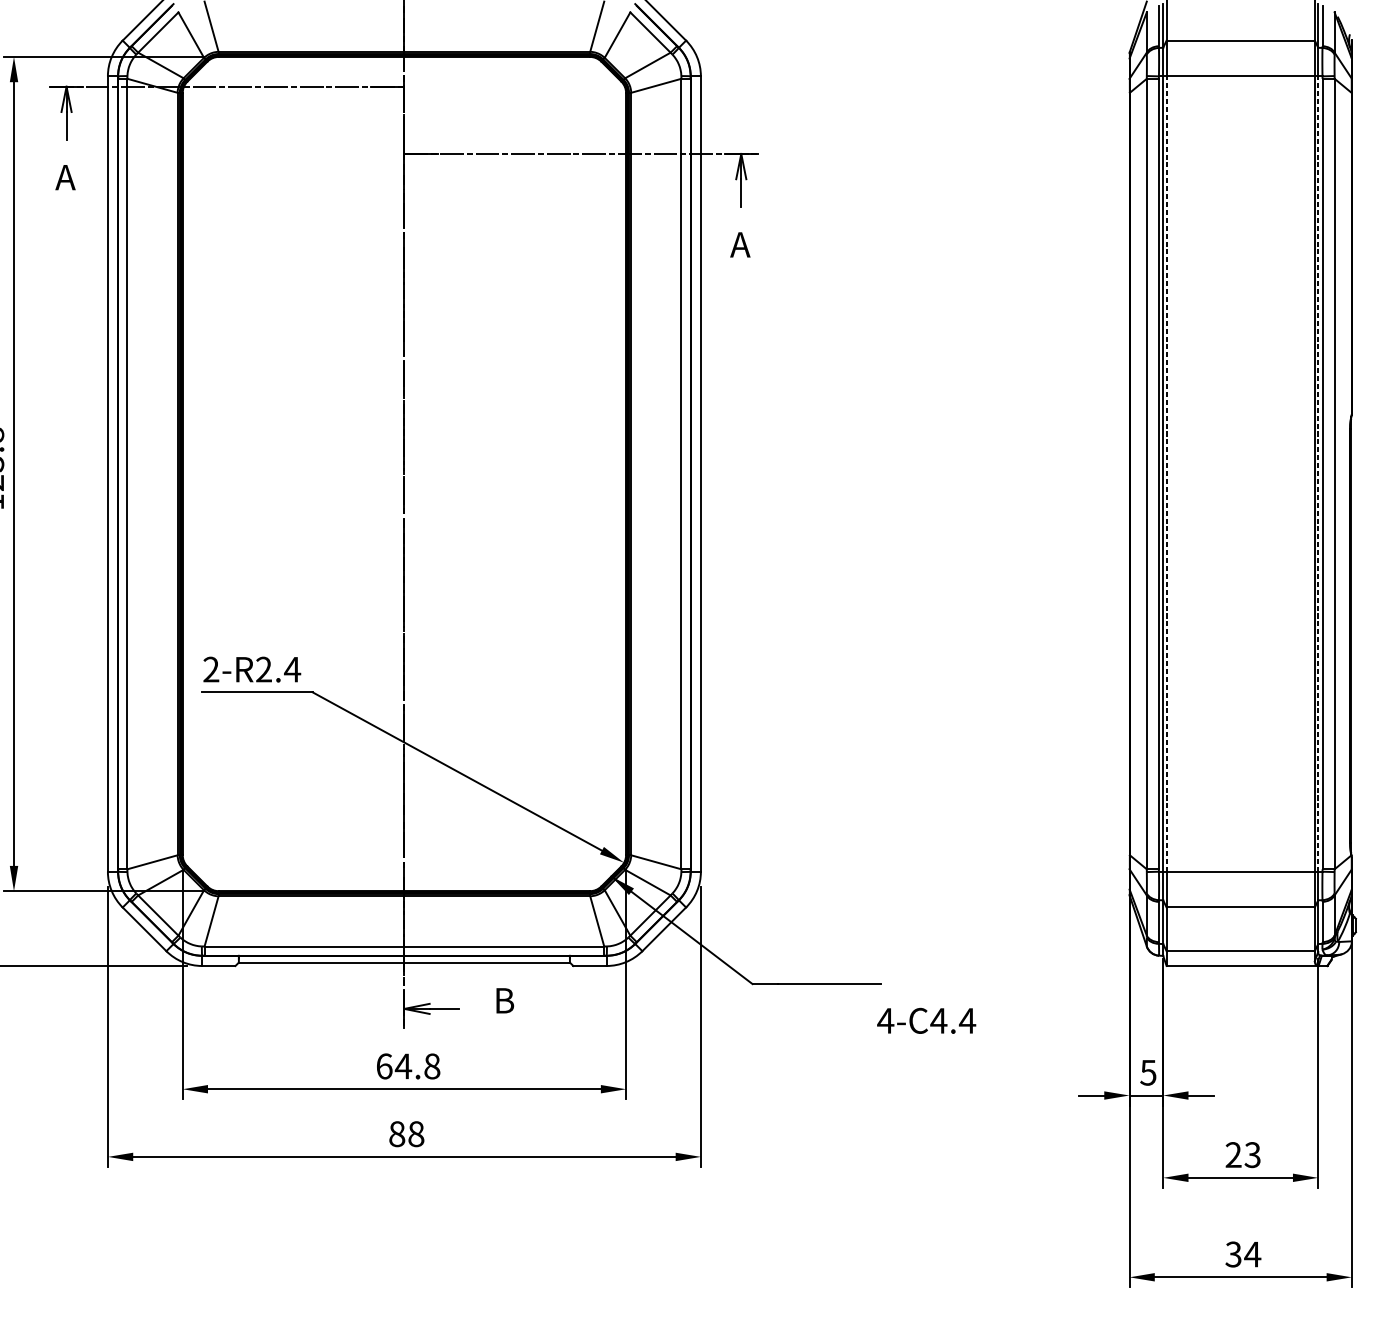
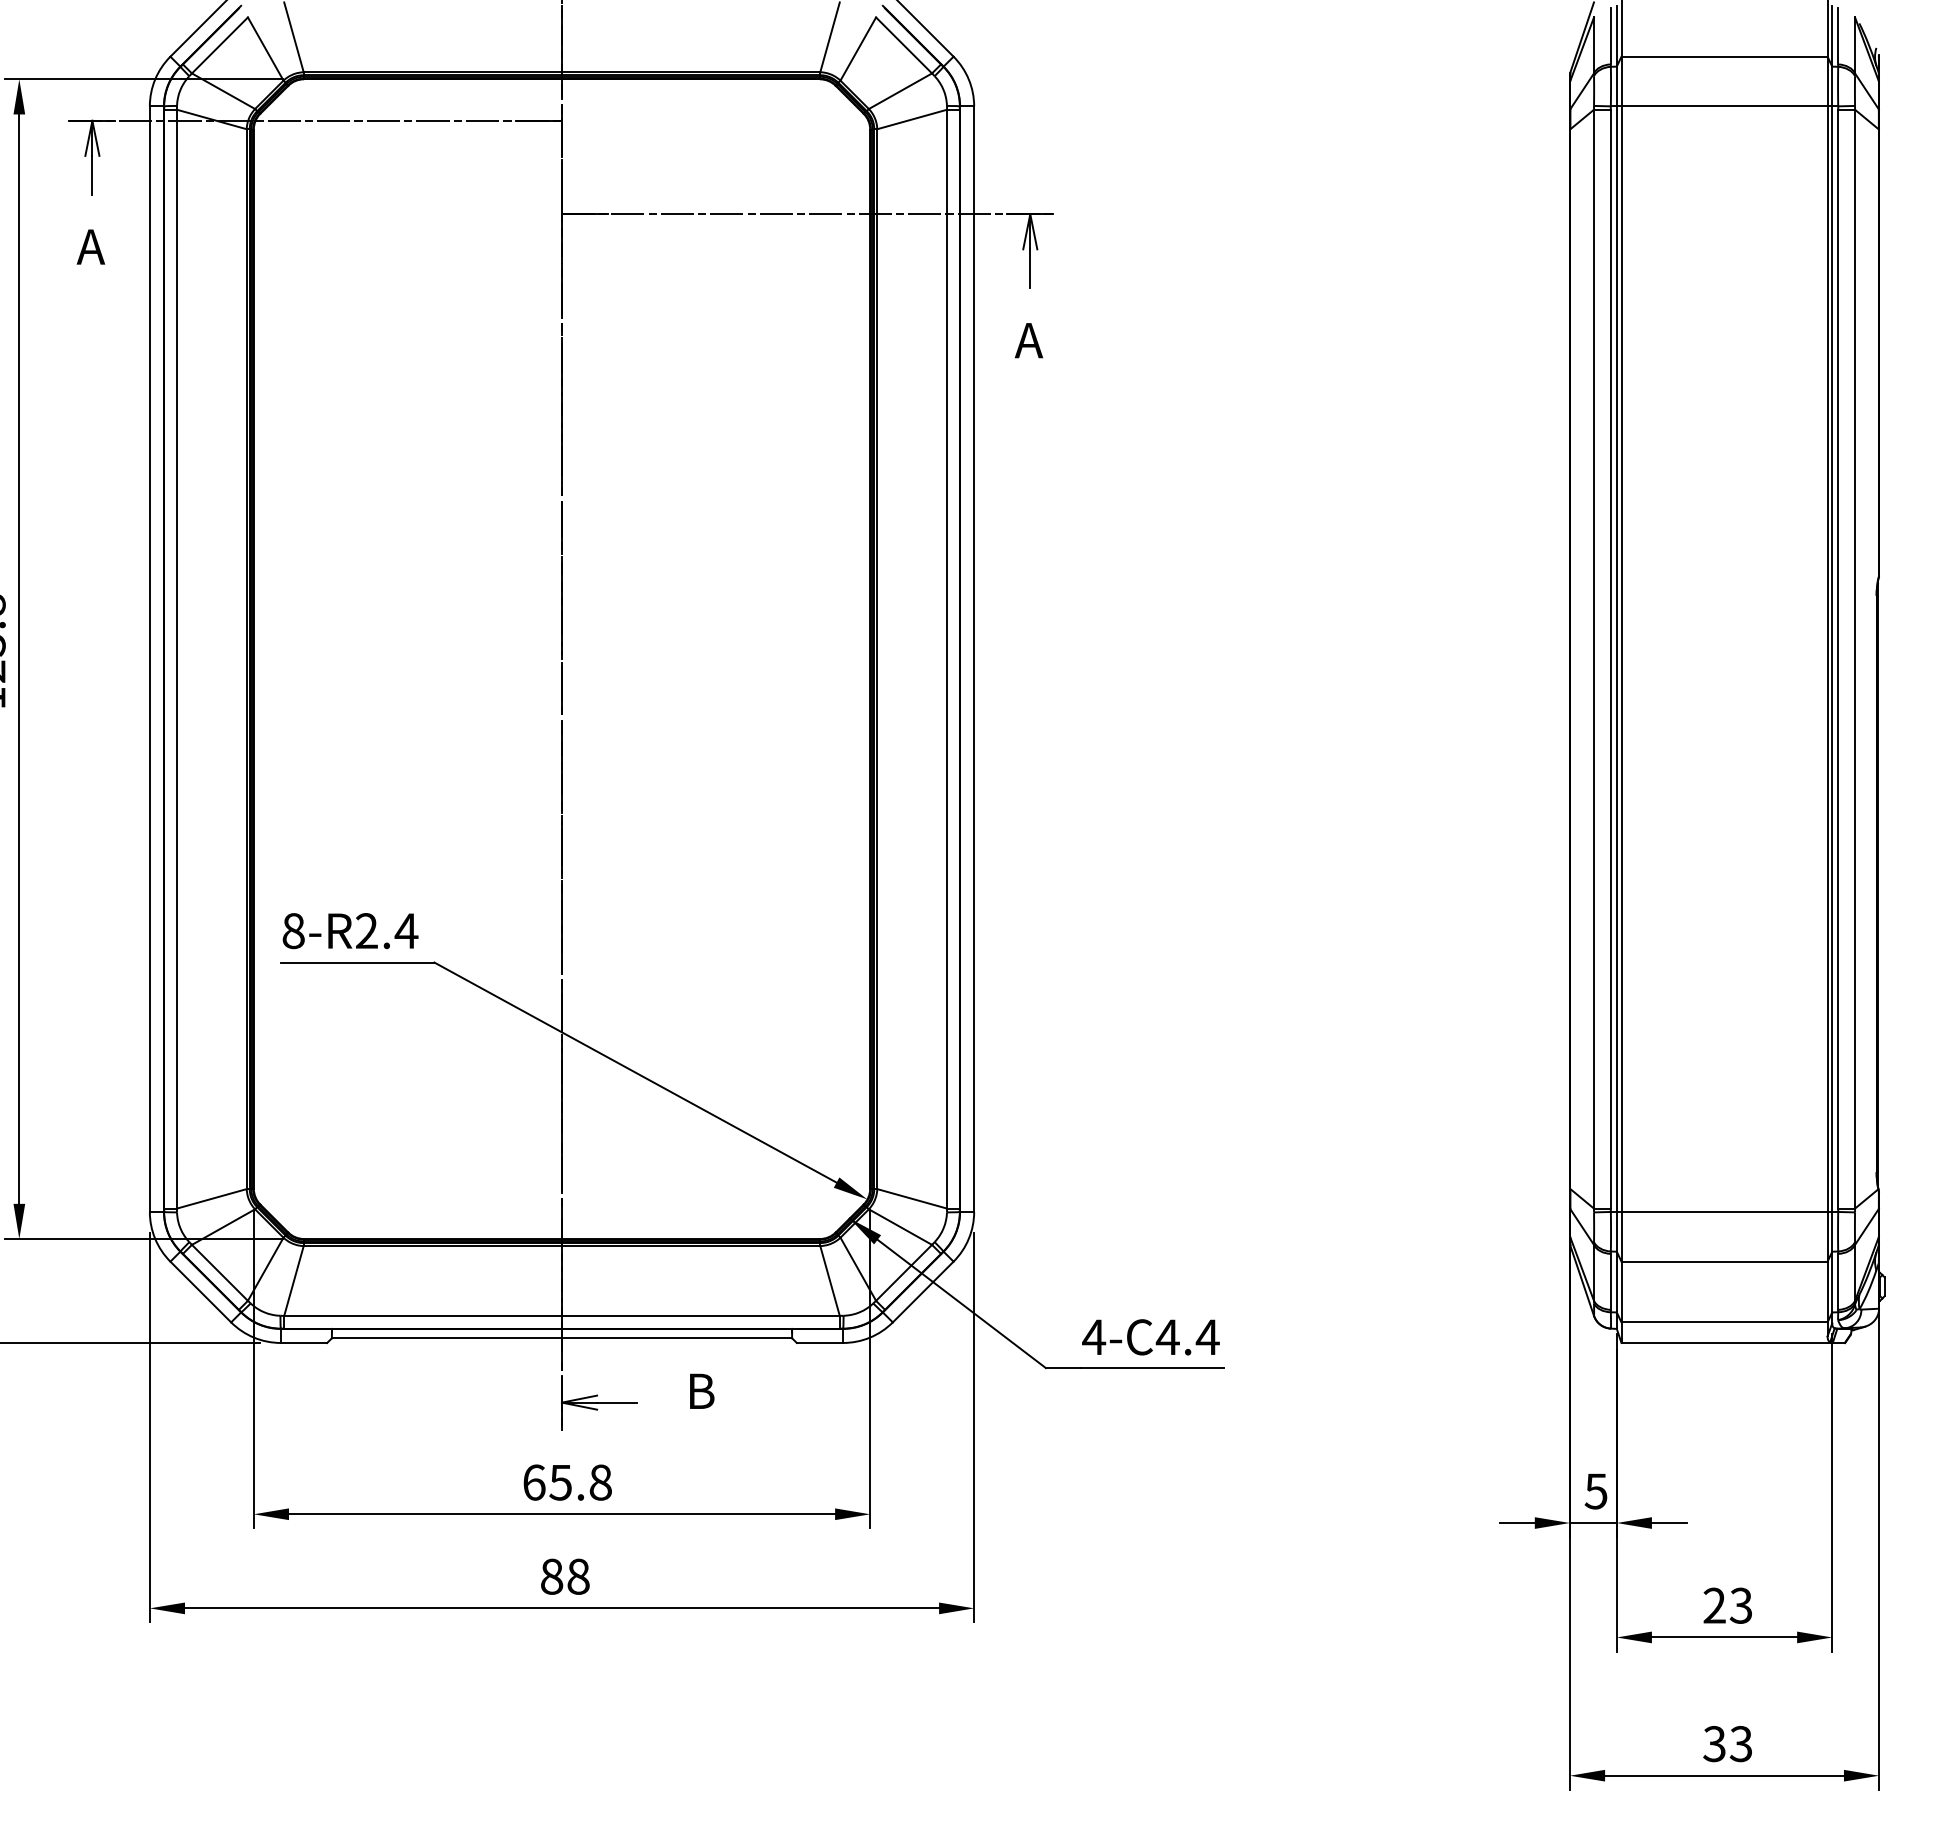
line: (1166, 474) -> (1621, 659), dashed -> solid
line: (1318, 474) -> (1832, 659), dashed -> solid
text: (211, 669) -> (293, 931), 2-R2.4 -> 8-R2.4
text: (926, 1021) -> (1150, 1337), moved
text: (403, 1066) -> (560, 1482), 64.8 -> 65.8
text: (1252, 1254) -> (1741, 1744), 34 -> 33

